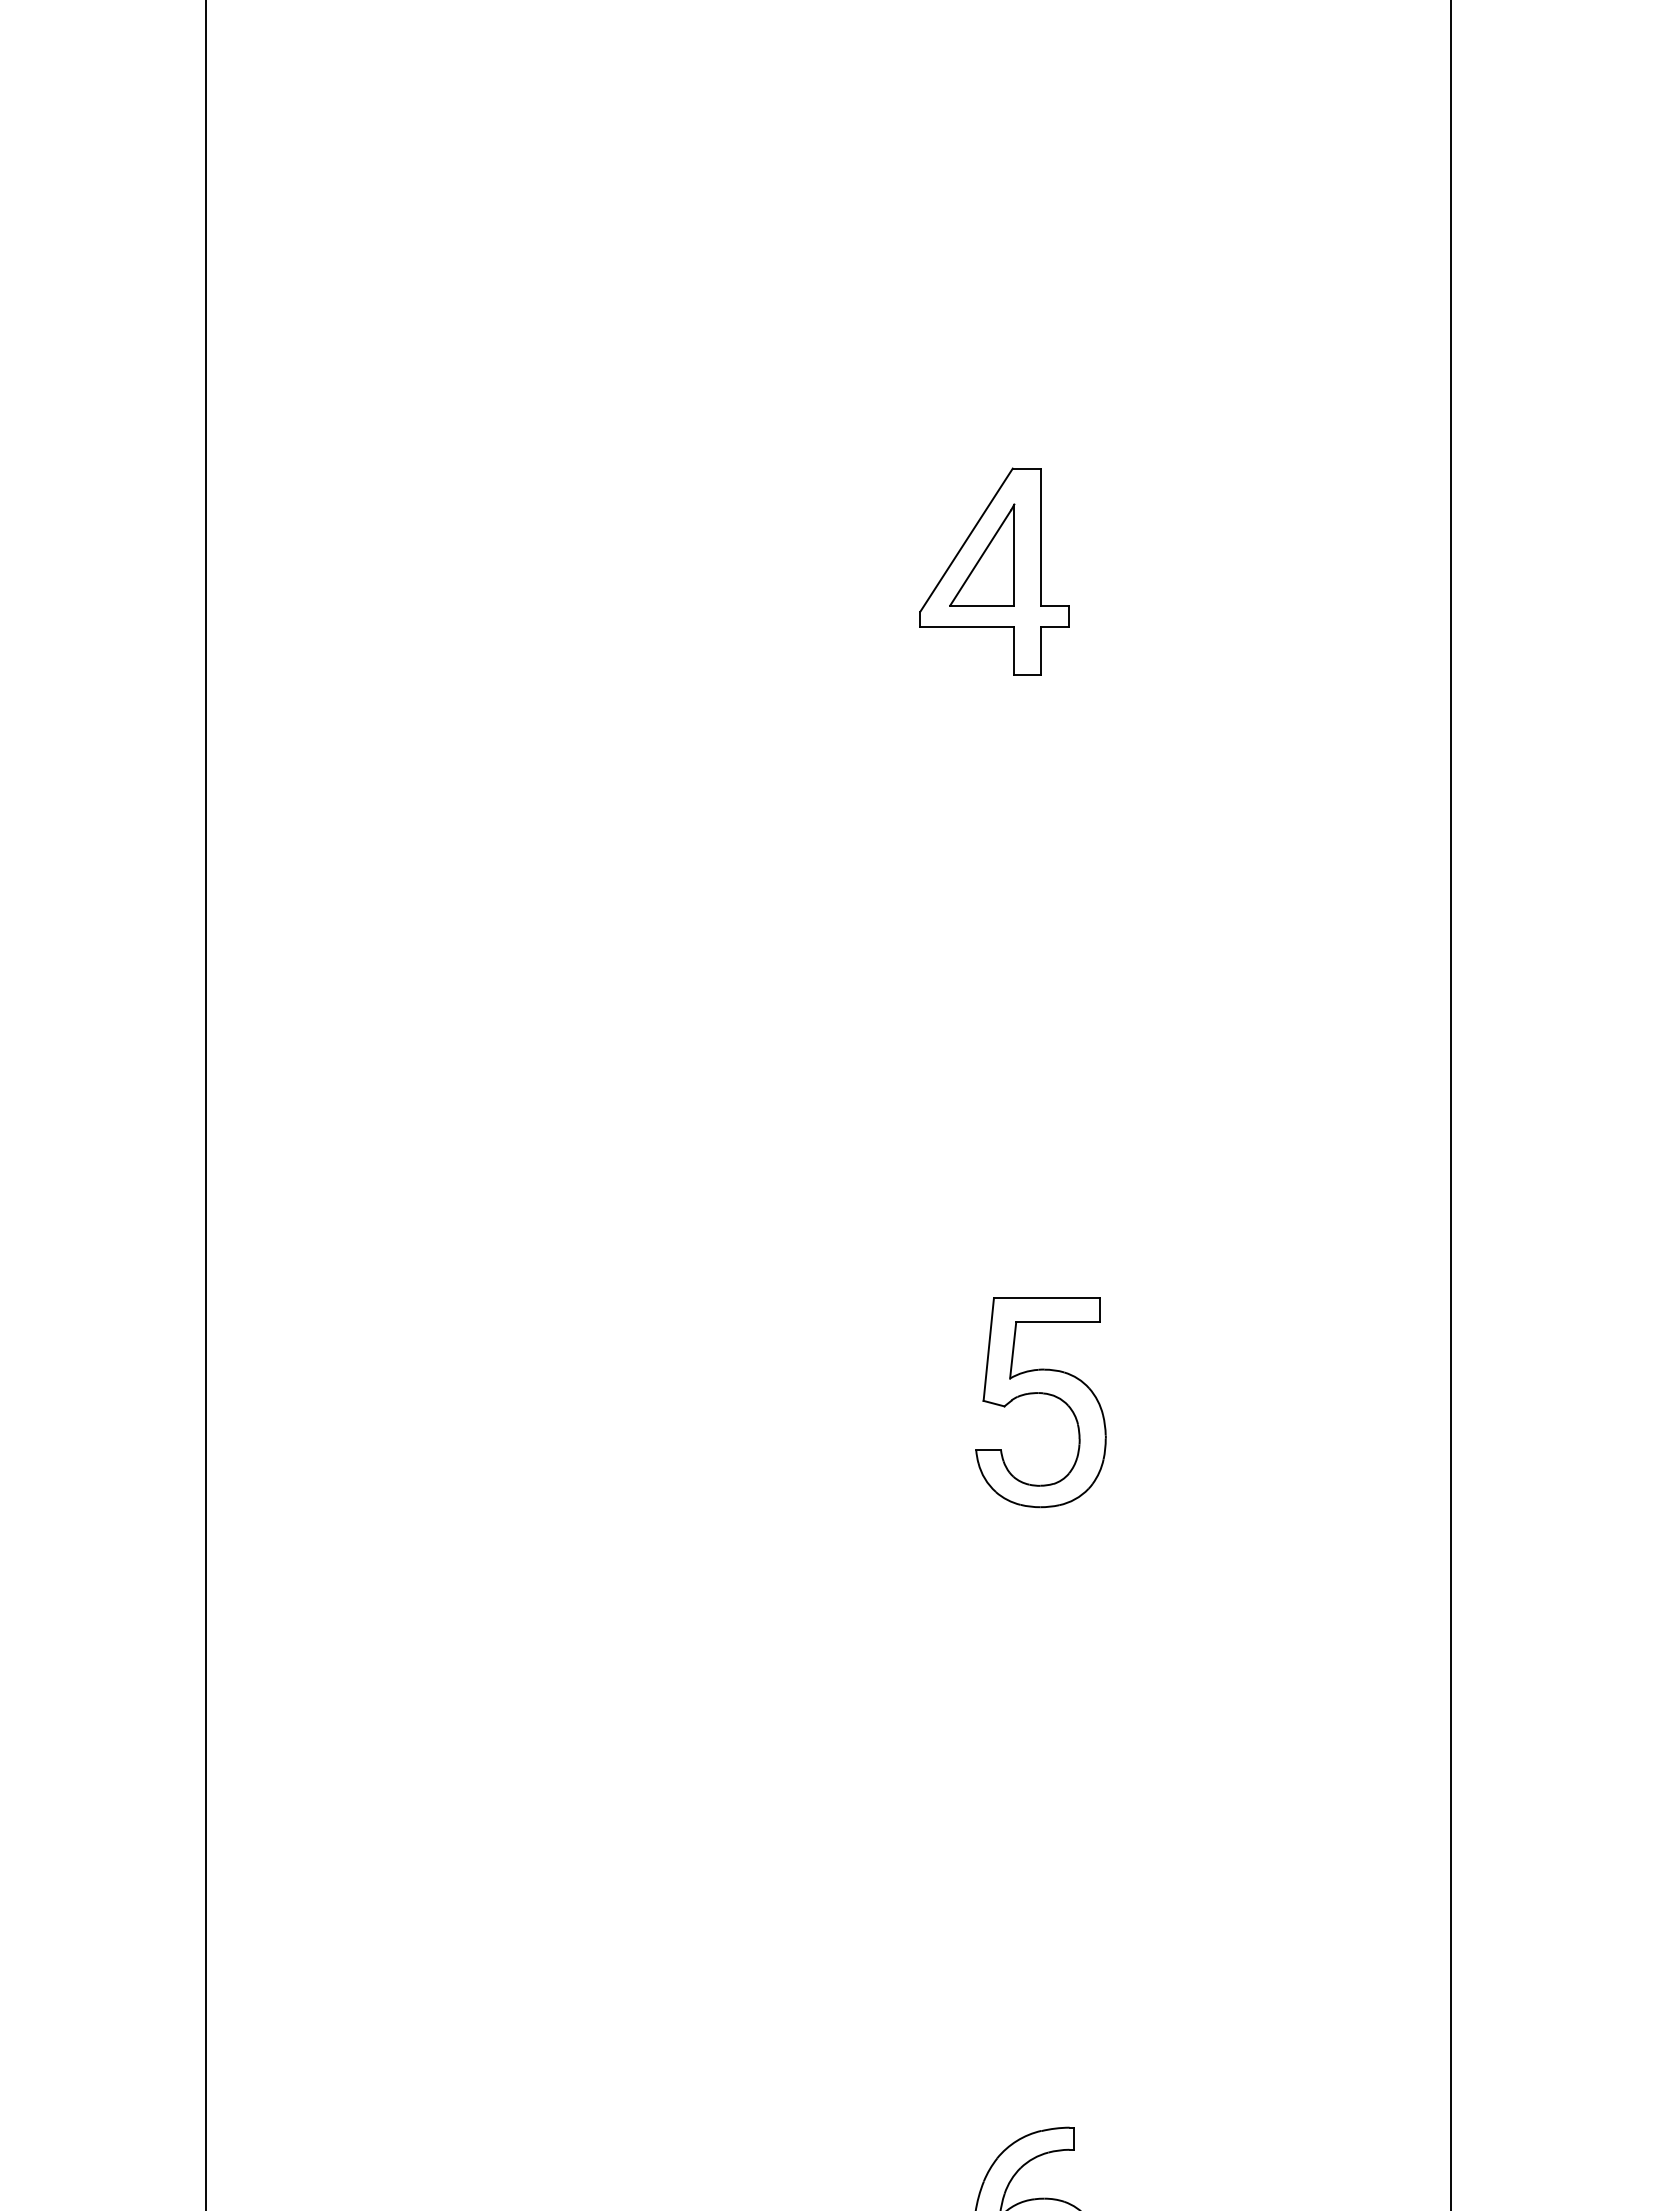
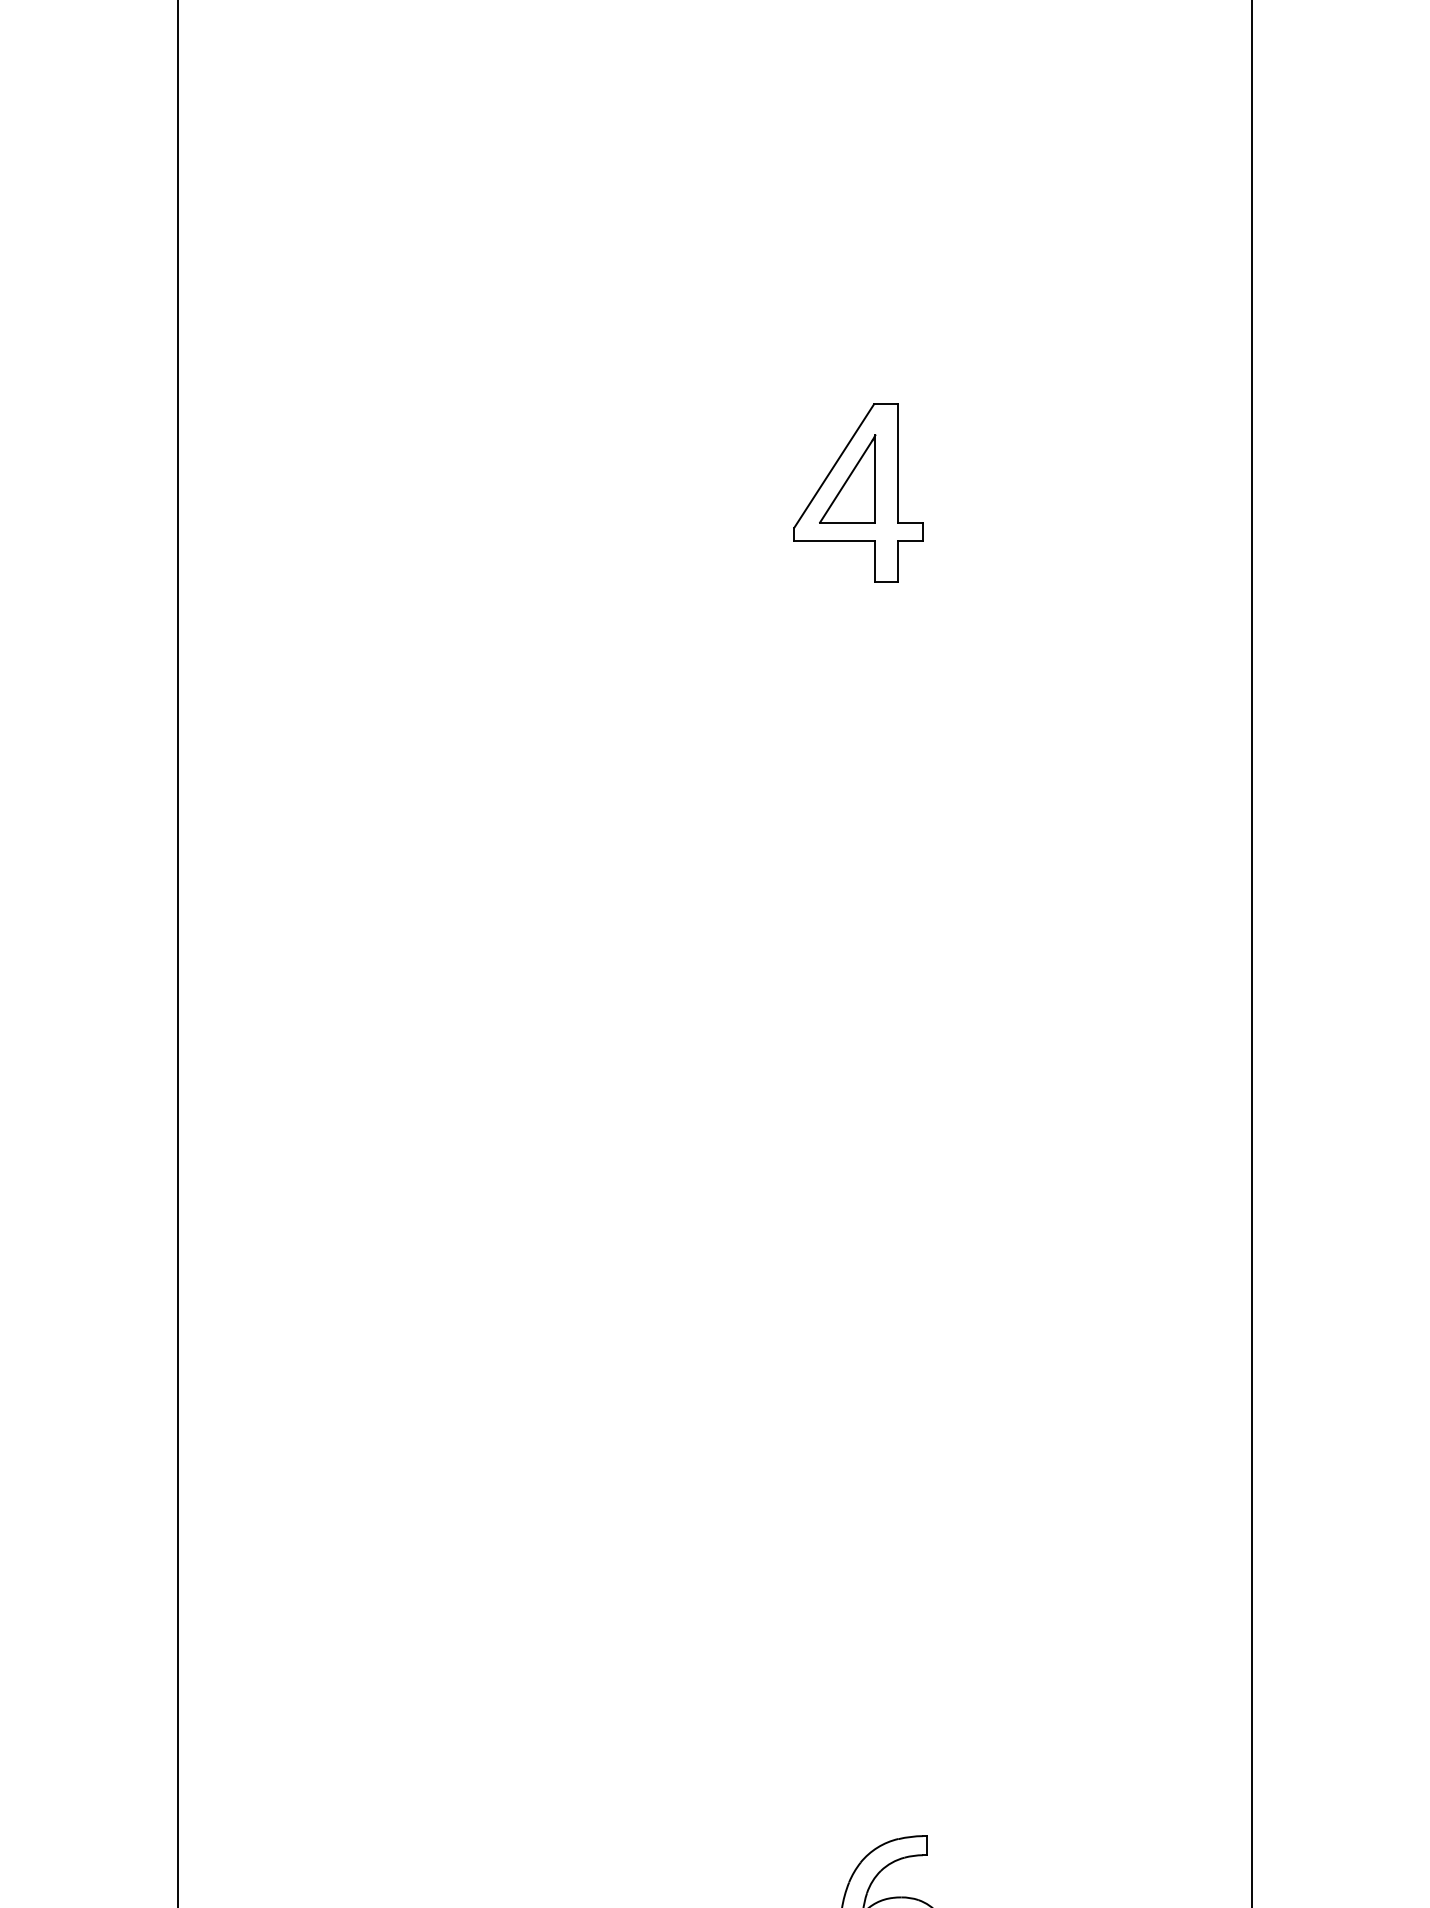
part: (1042, 1394) -> (899, 1203), removed

